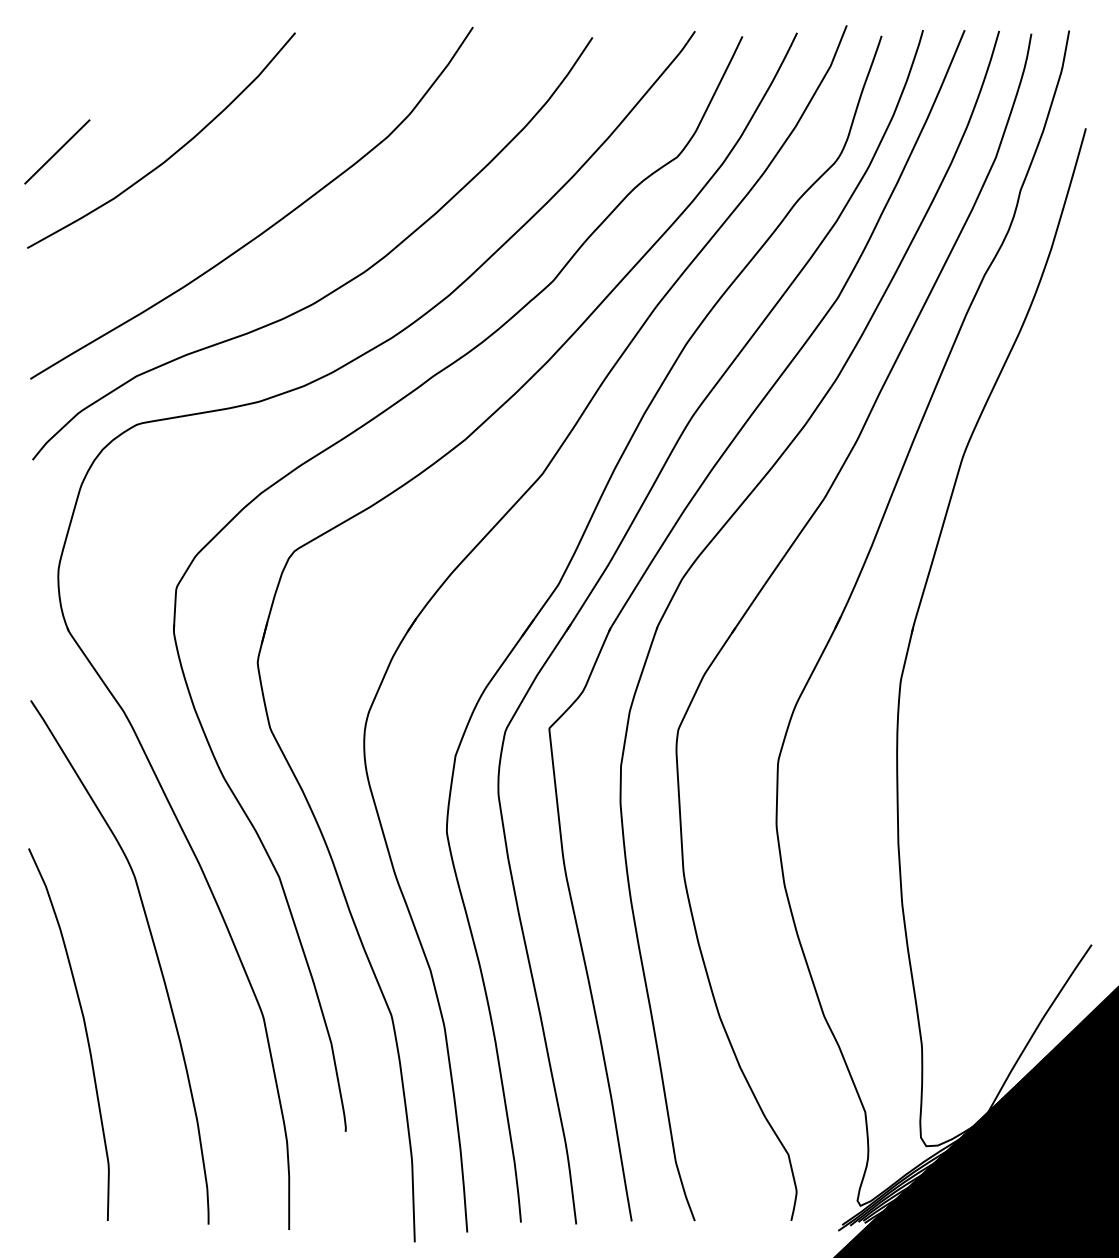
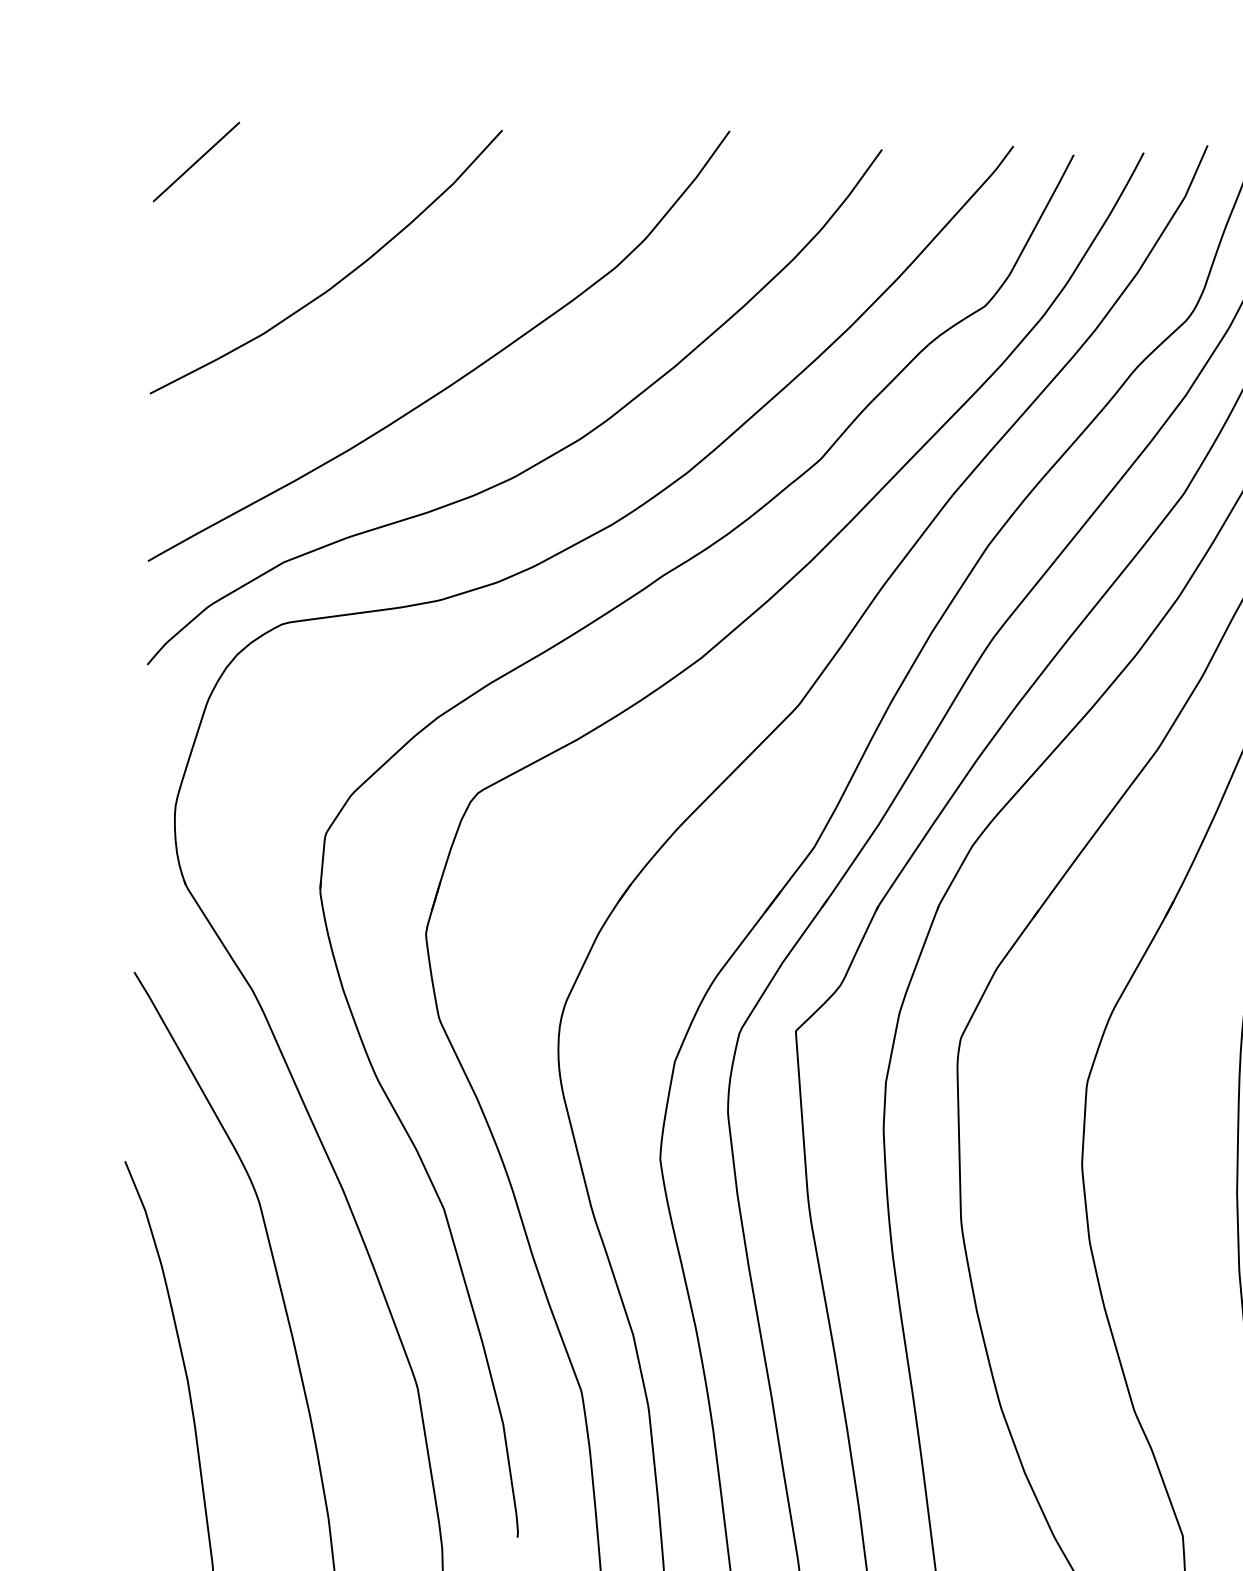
line: (57, 151) -> (196, 161), moved

